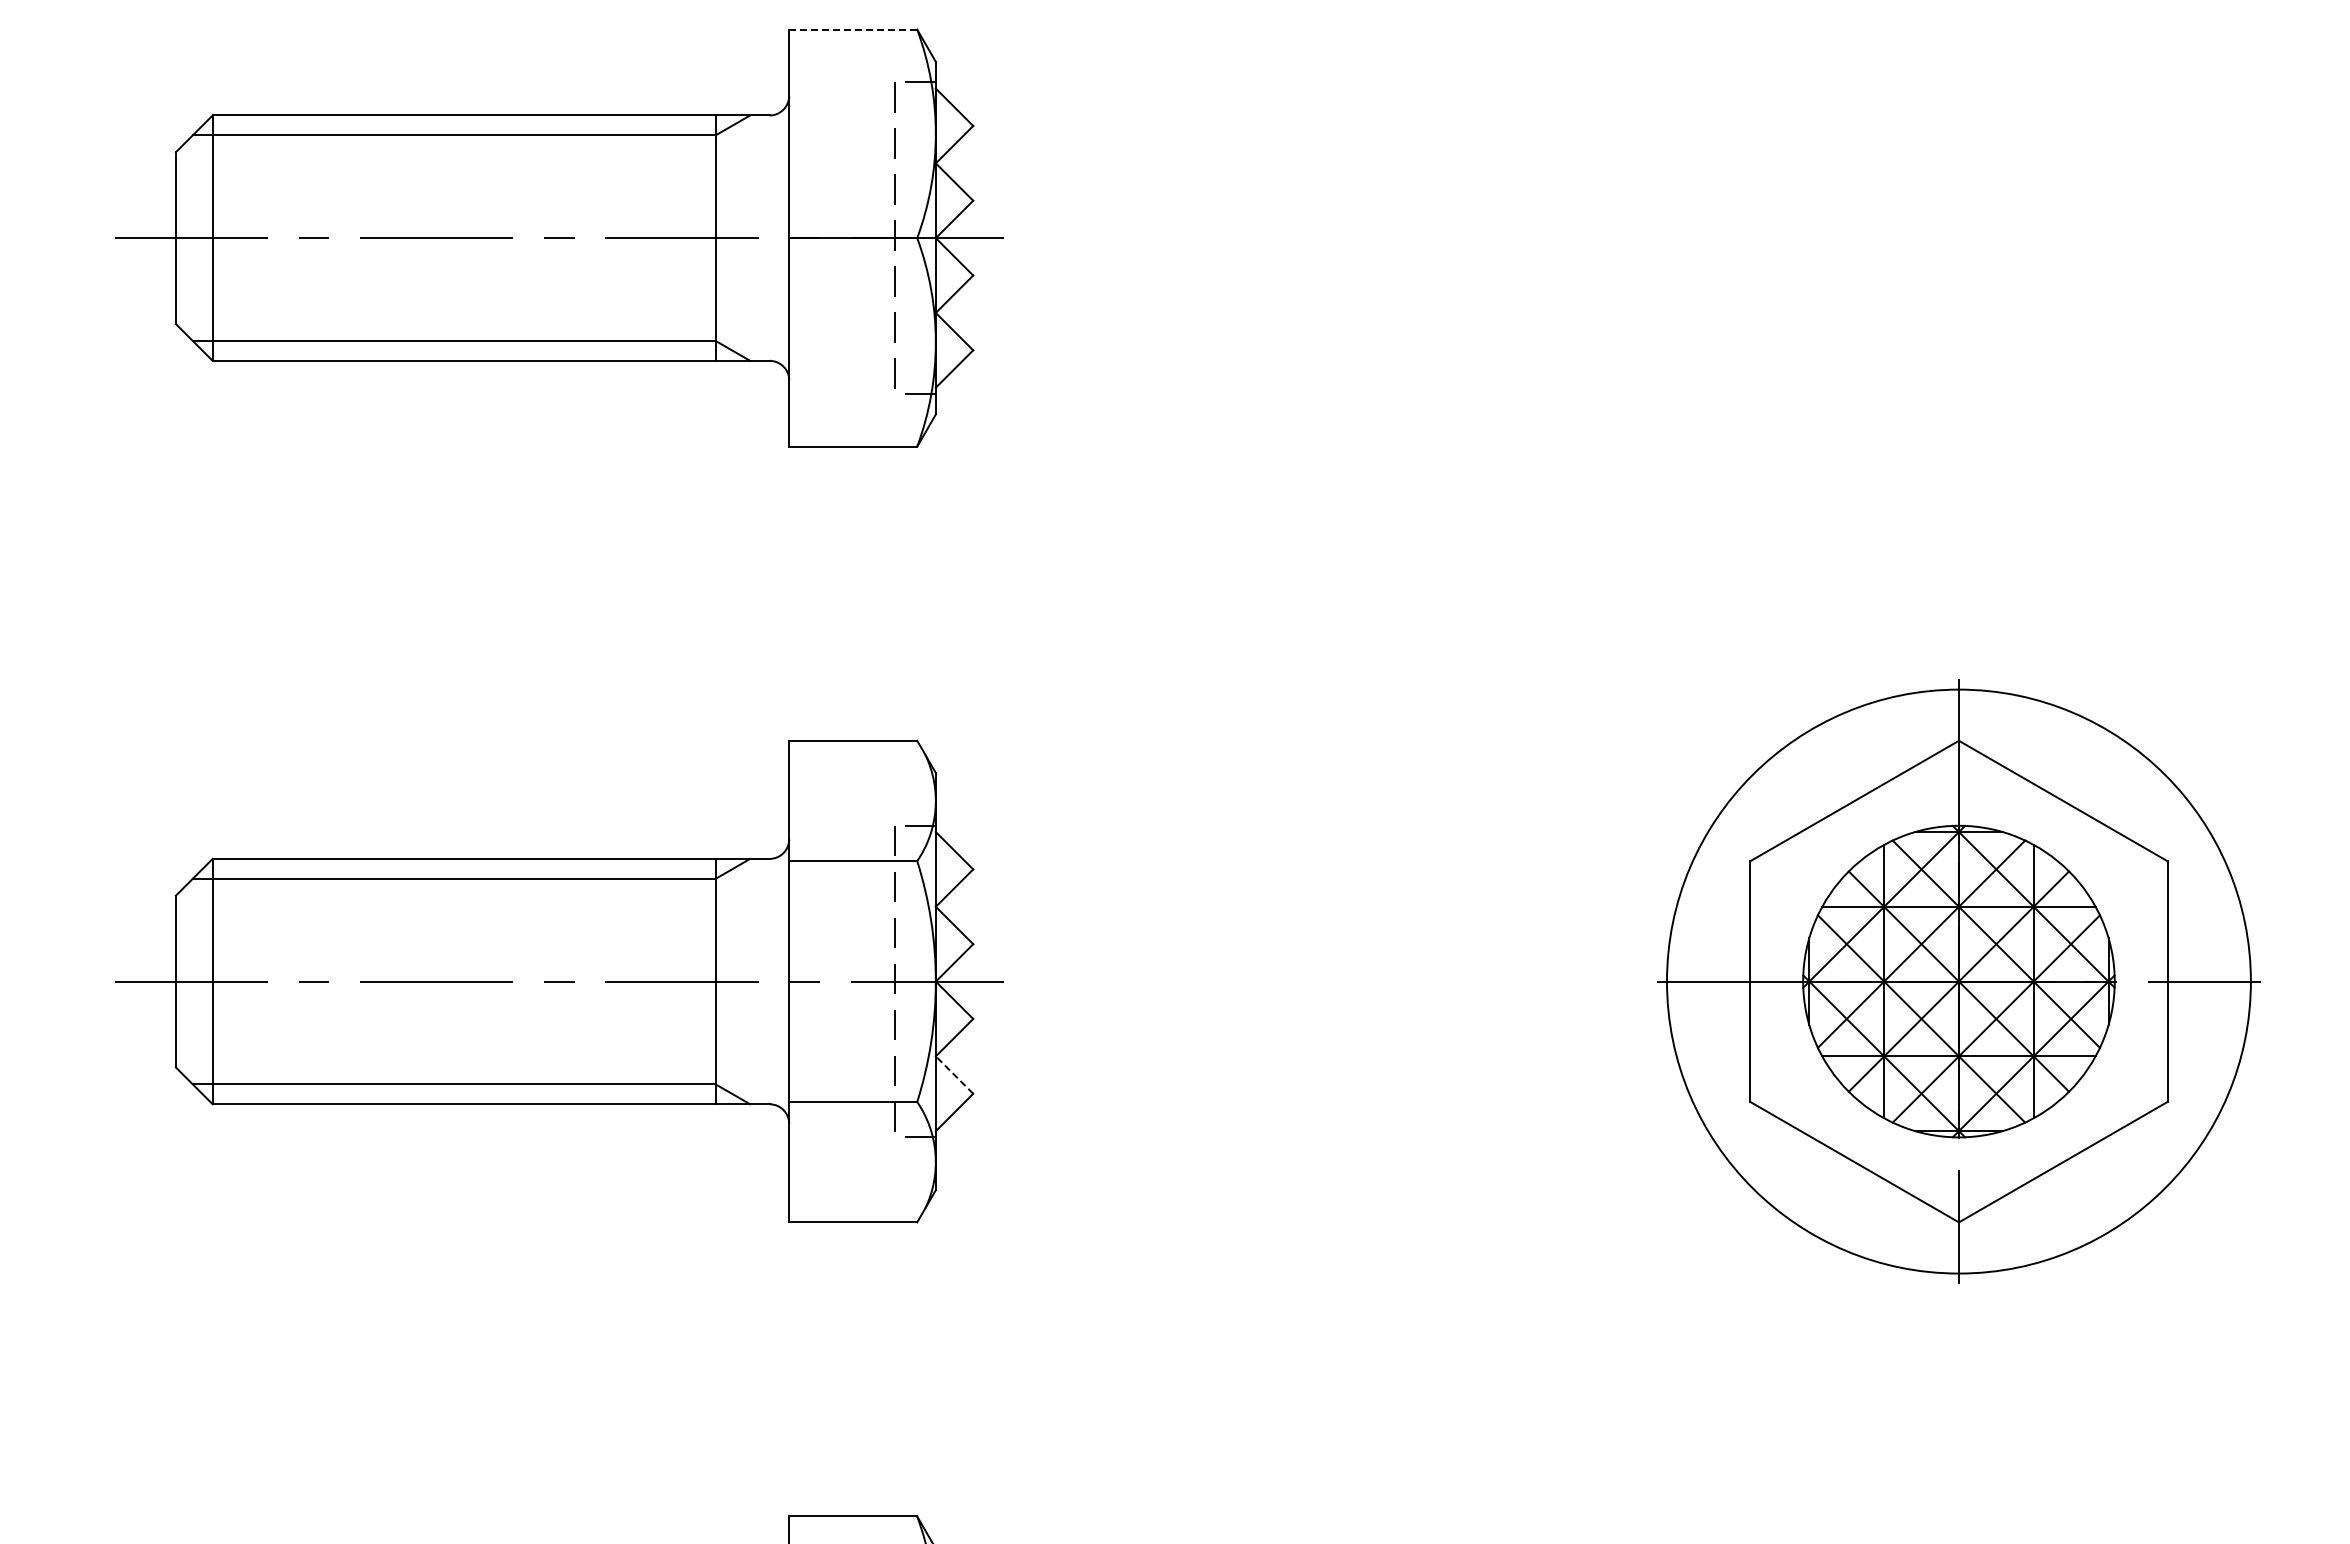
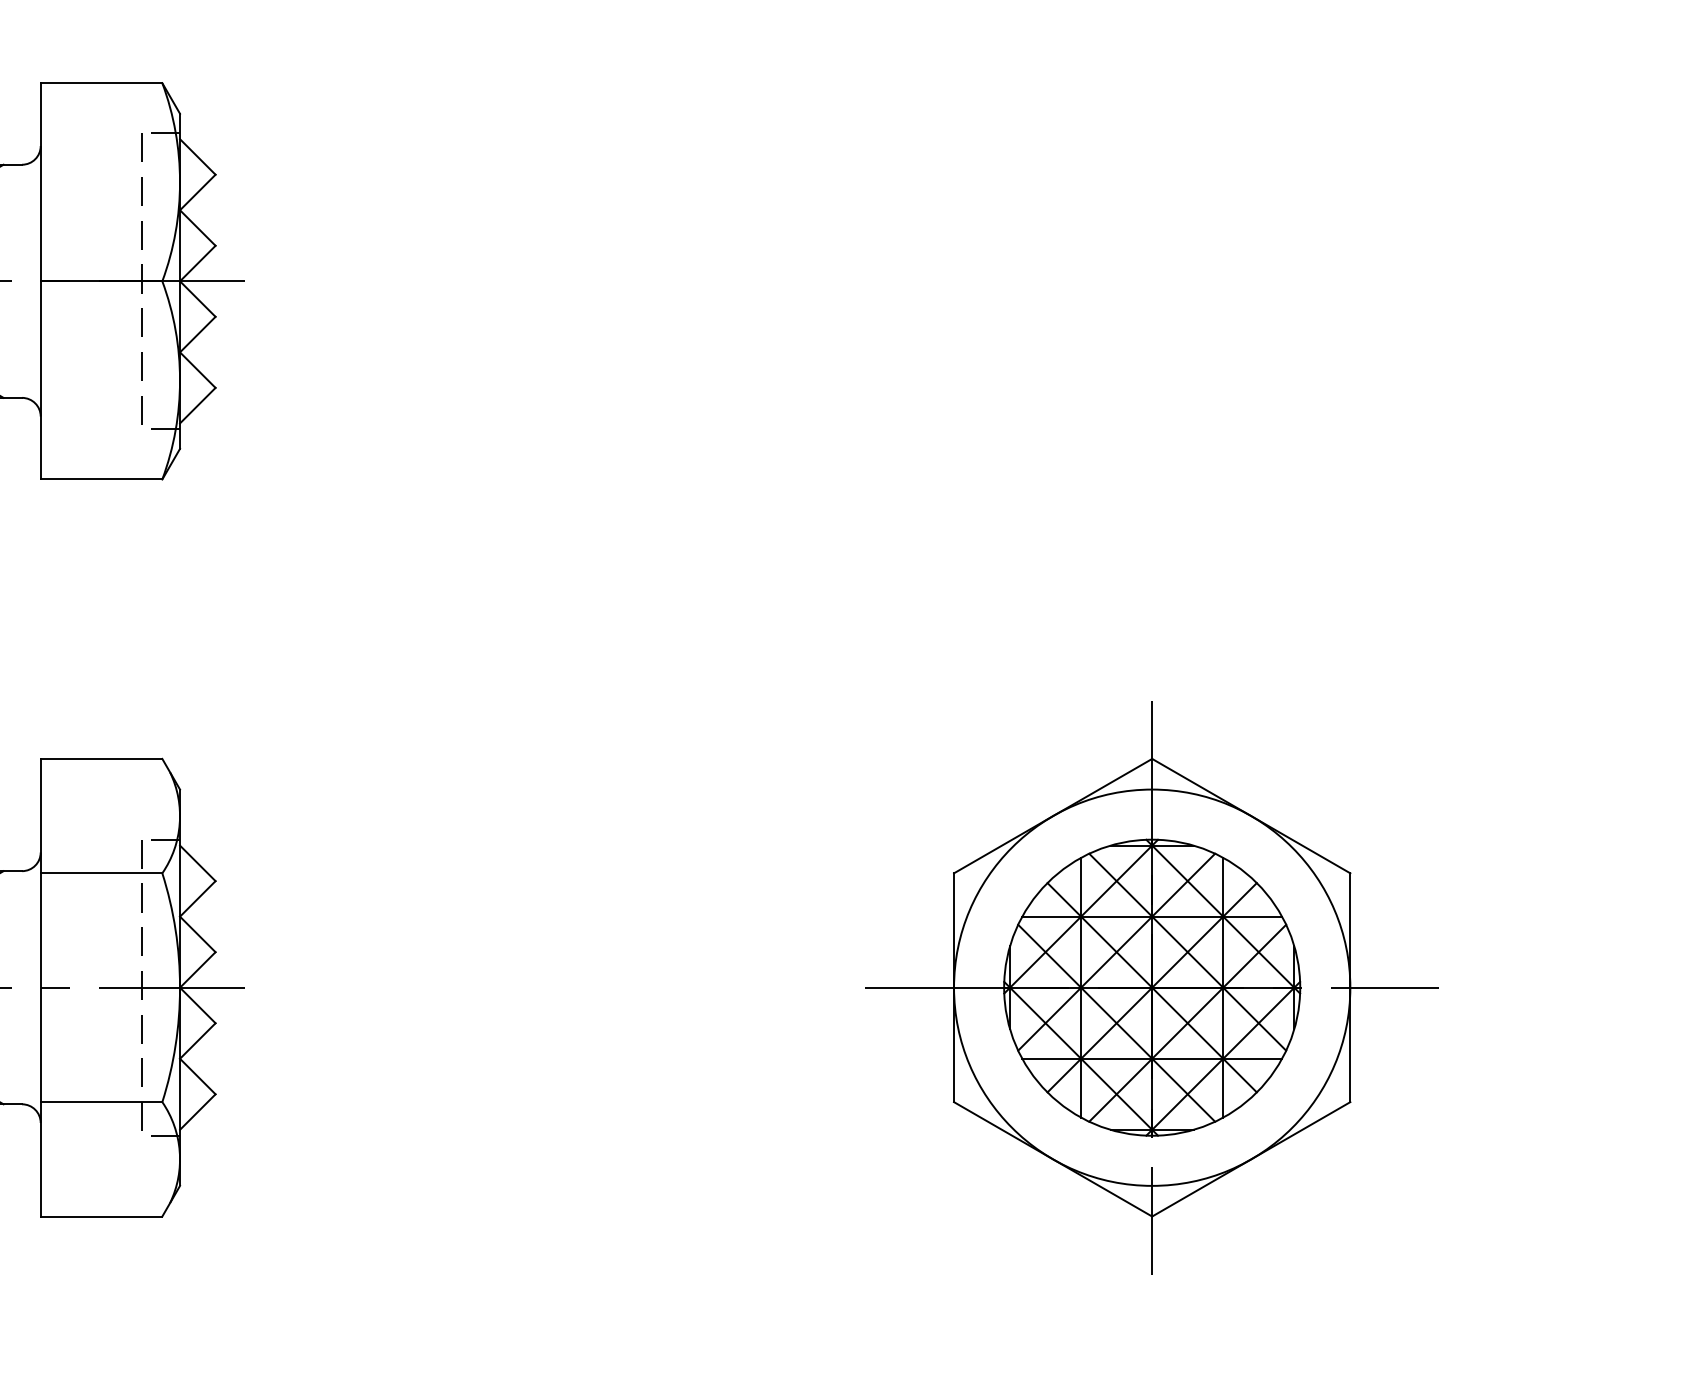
line: (853, 29) -> (101, 83), dashed -> solid
circle: (1958, 981) -> (1151, 987), size x0.71
line: (954, 1074) -> (197, 1076), dashed -> solid

